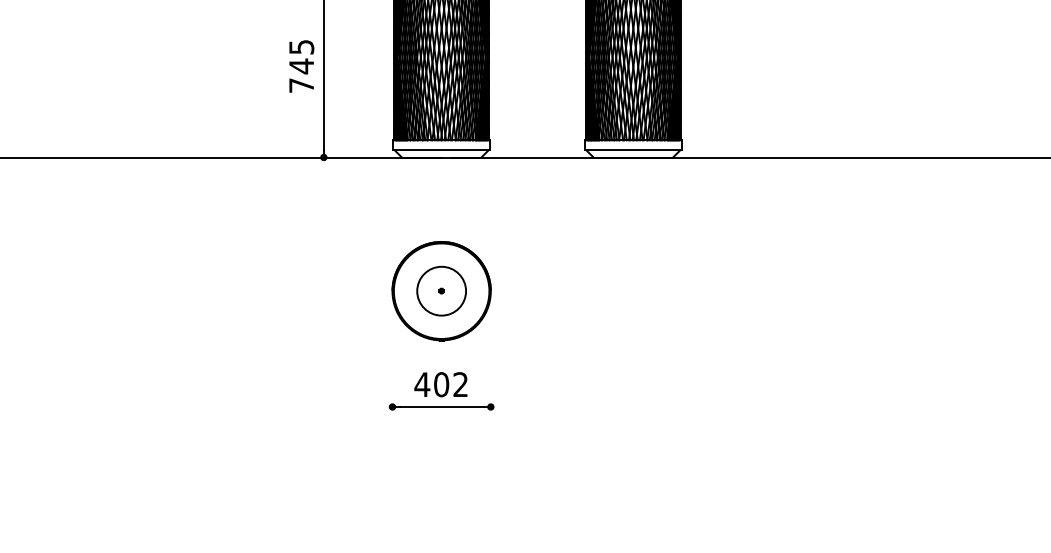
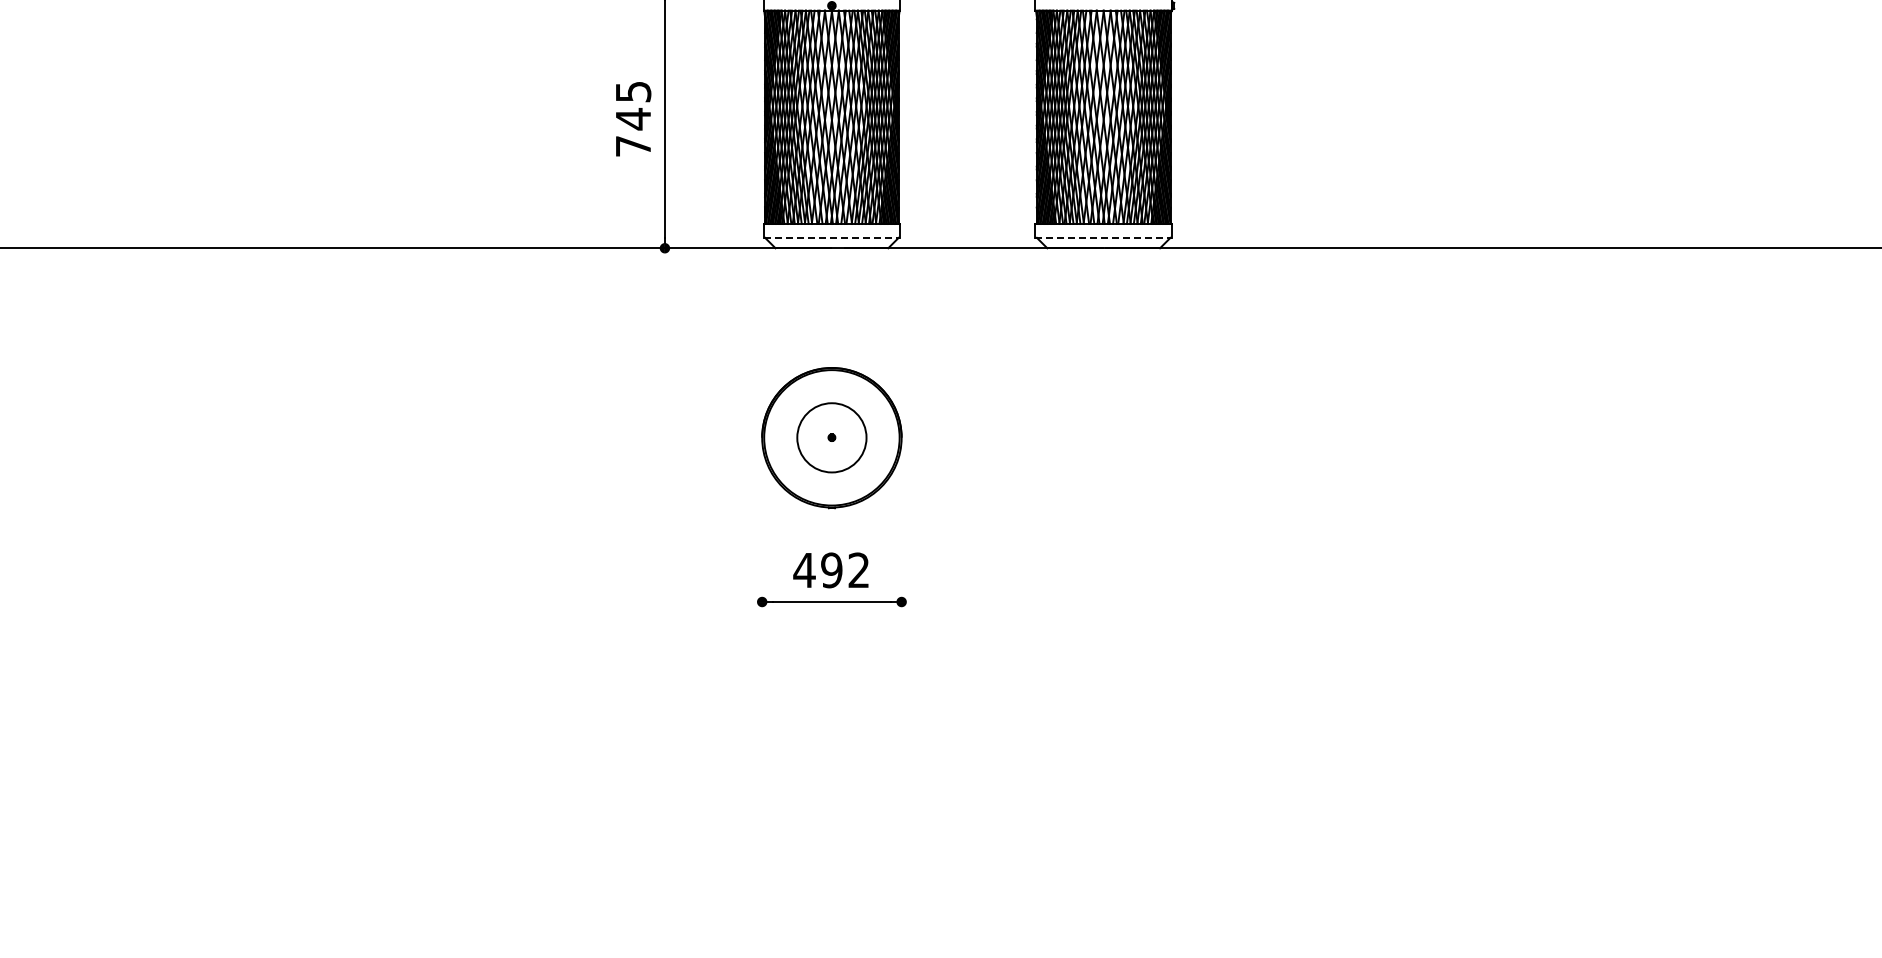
line: (442, 149) -> (832, 237), solid -> dashed
line: (633, 149) -> (1104, 237), solid -> dashed
text: (441, 384) -> (831, 570), 402 -> 492

